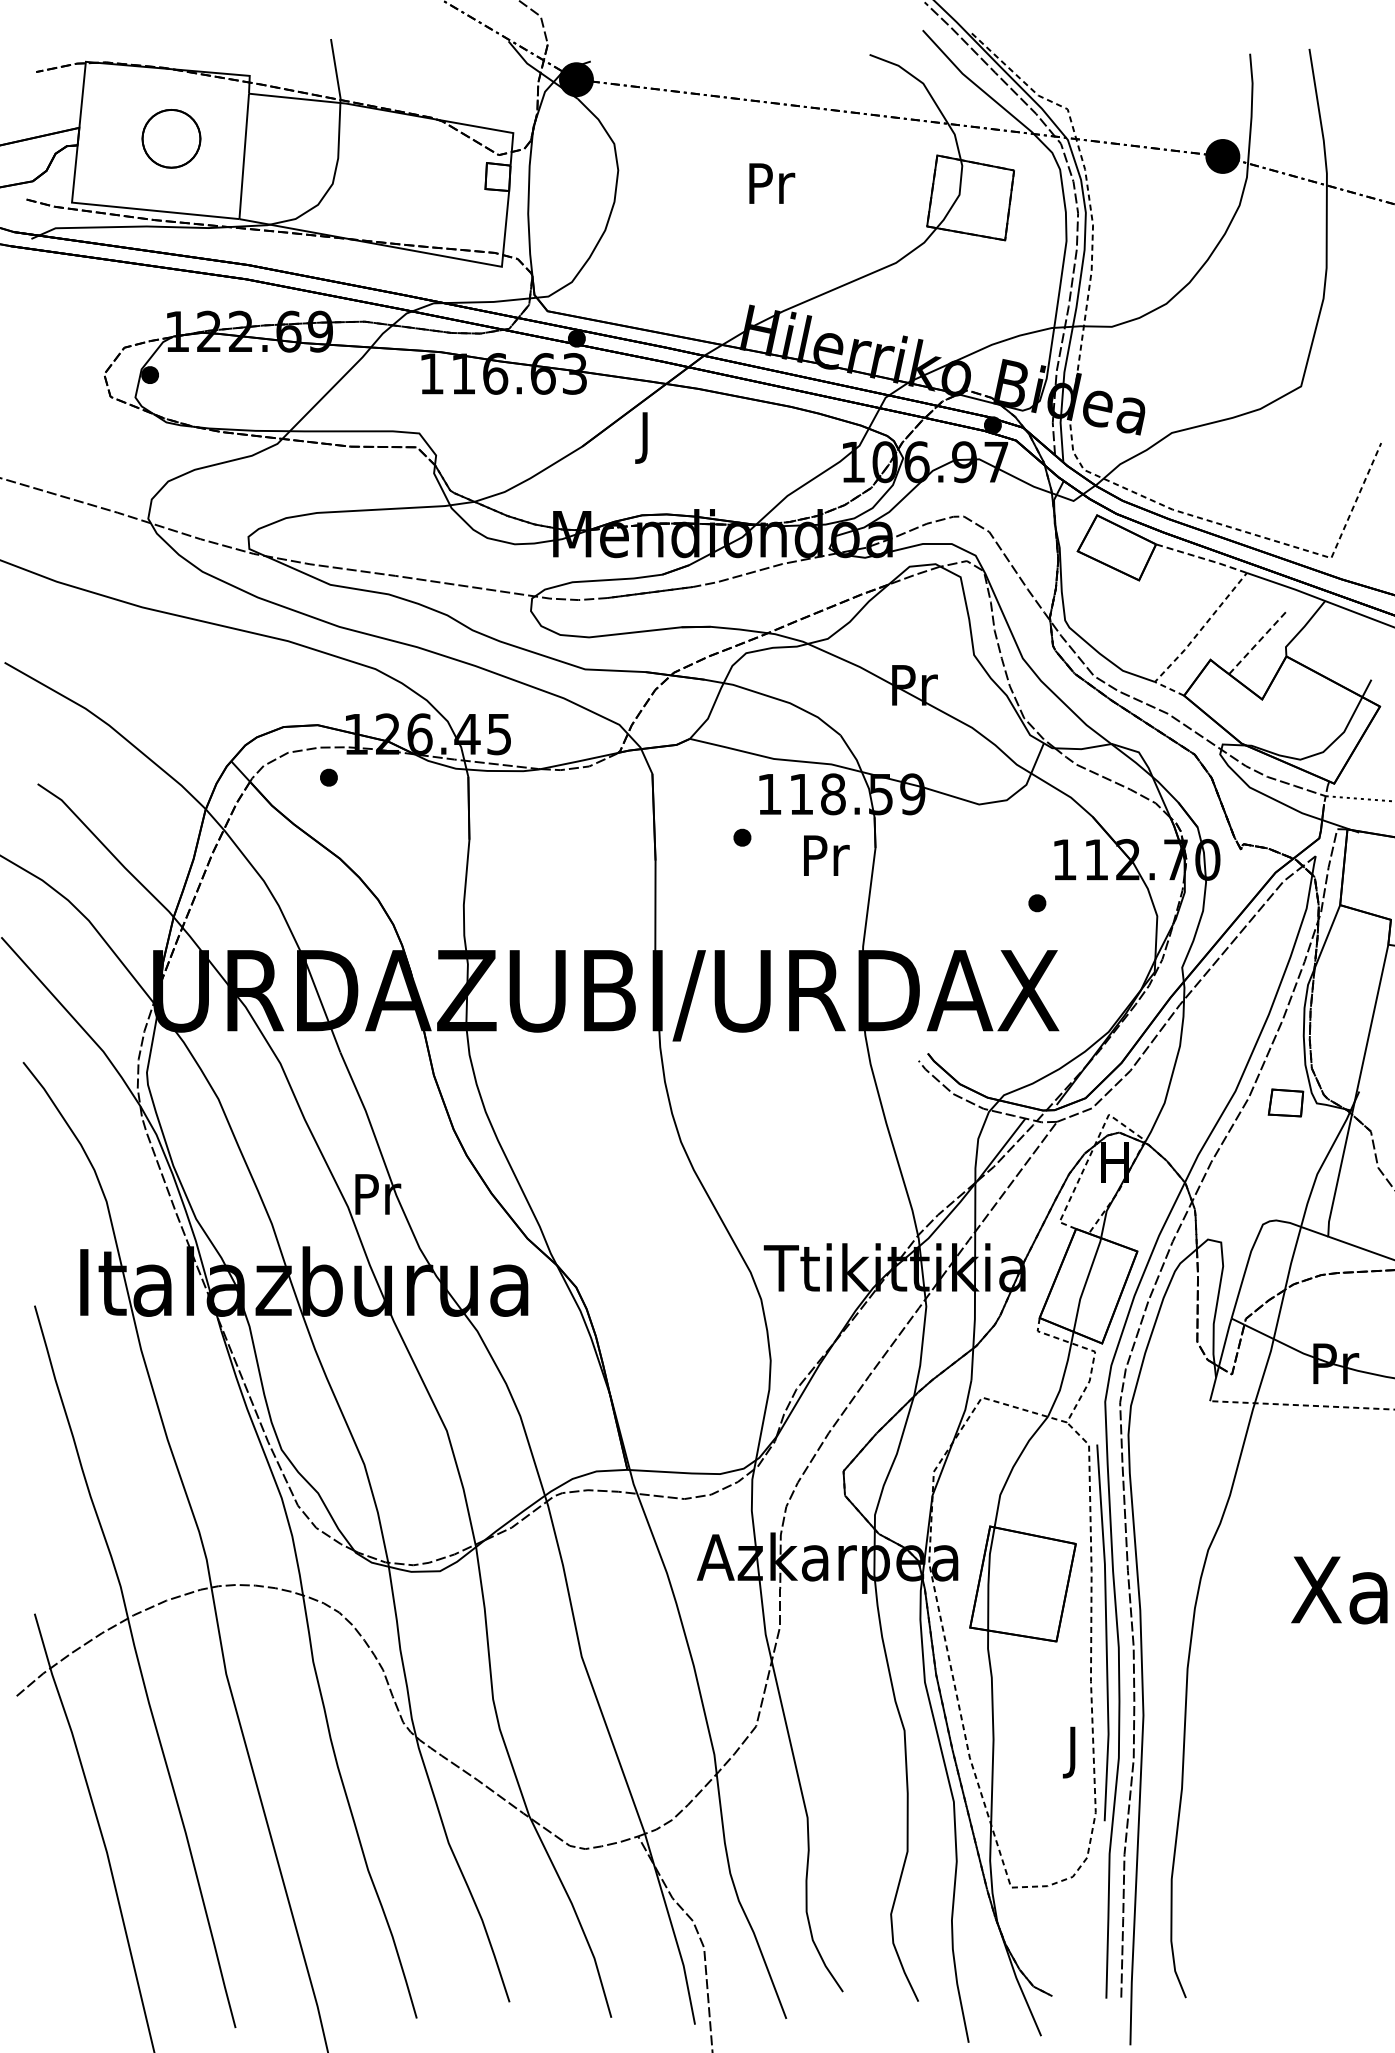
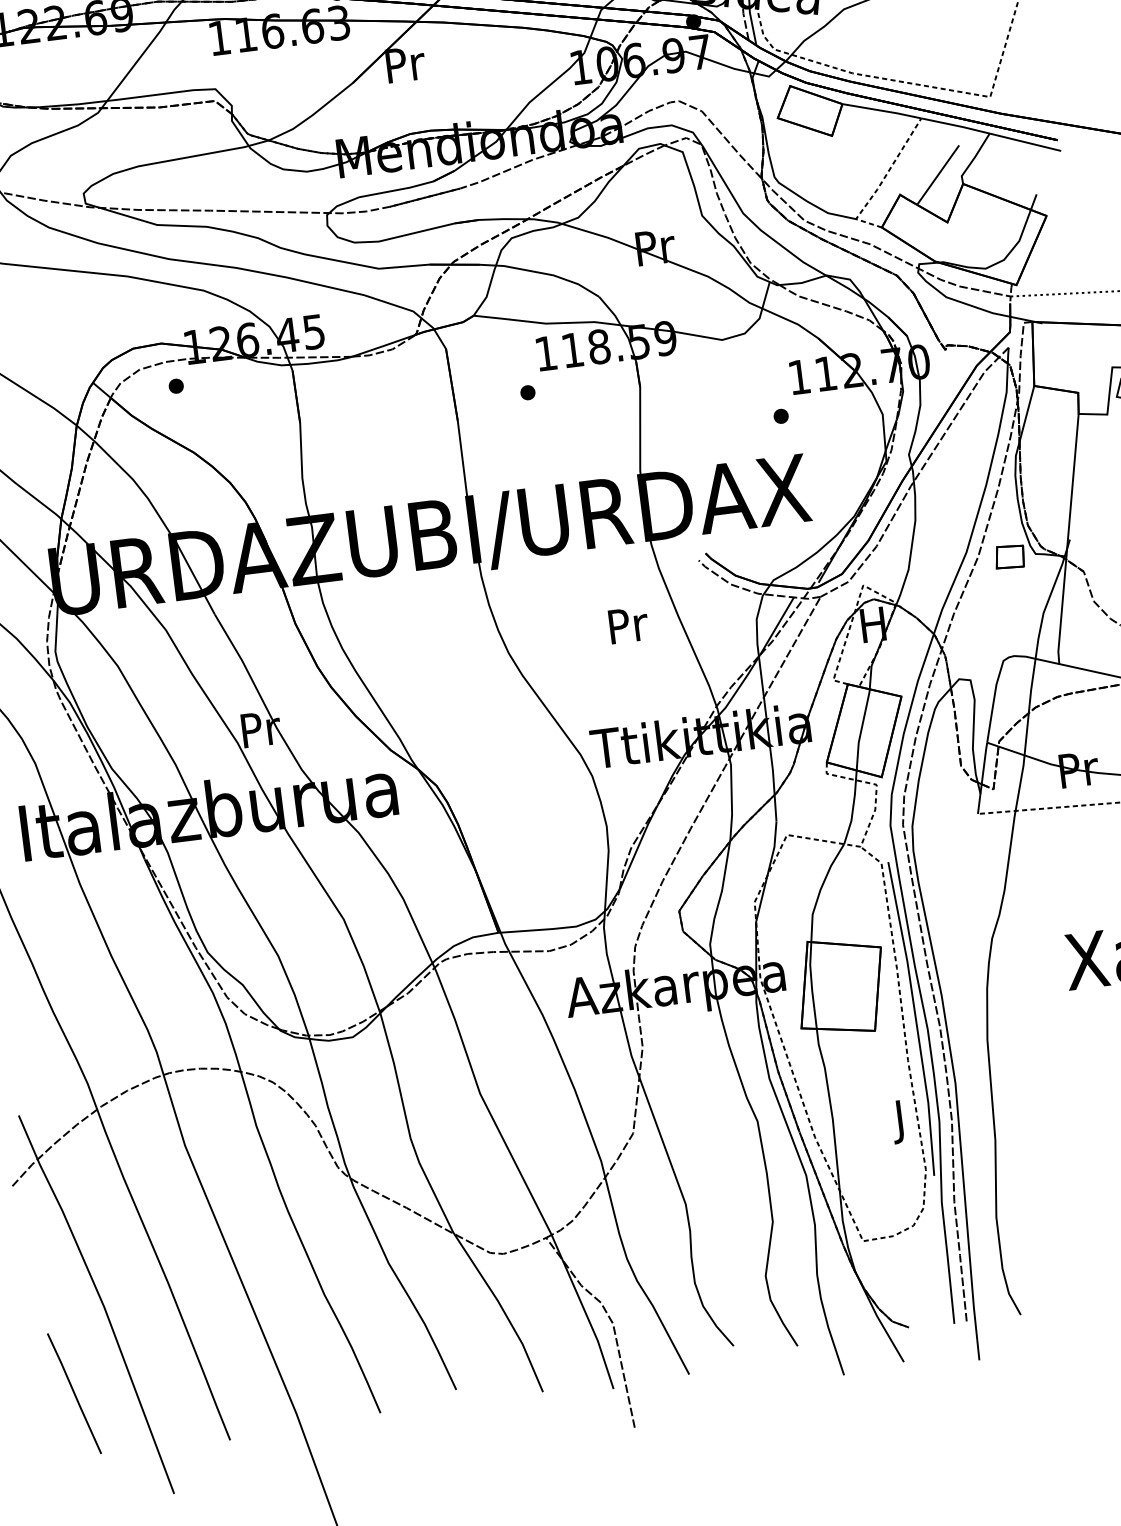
text: (647, 437) -> (406, 68), J -> Pr
line: (1202, 558) -> (882, 110), dashed -> solid
line: (1258, 641) -> (938, 174), dashed -> solid
text: (826, 855) -> (628, 625), moved
line: (58, 1949) -> (74, 1393), added

